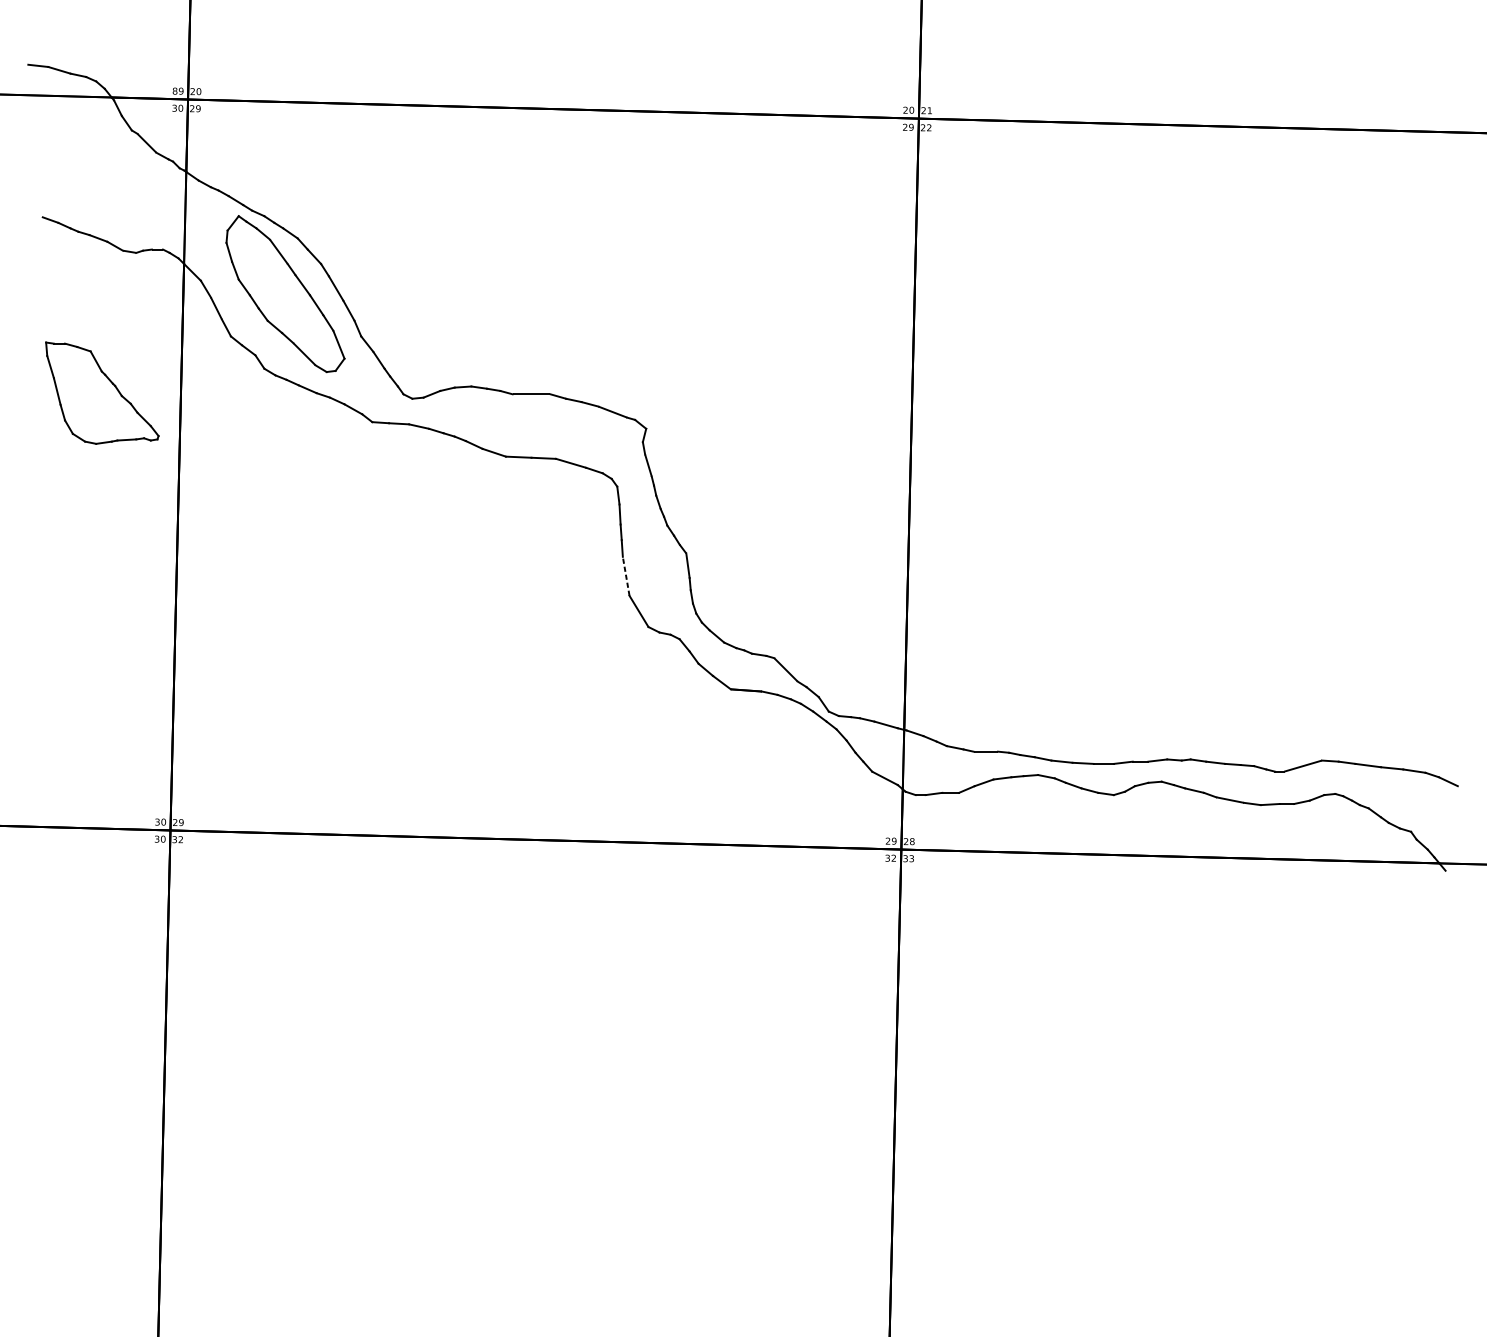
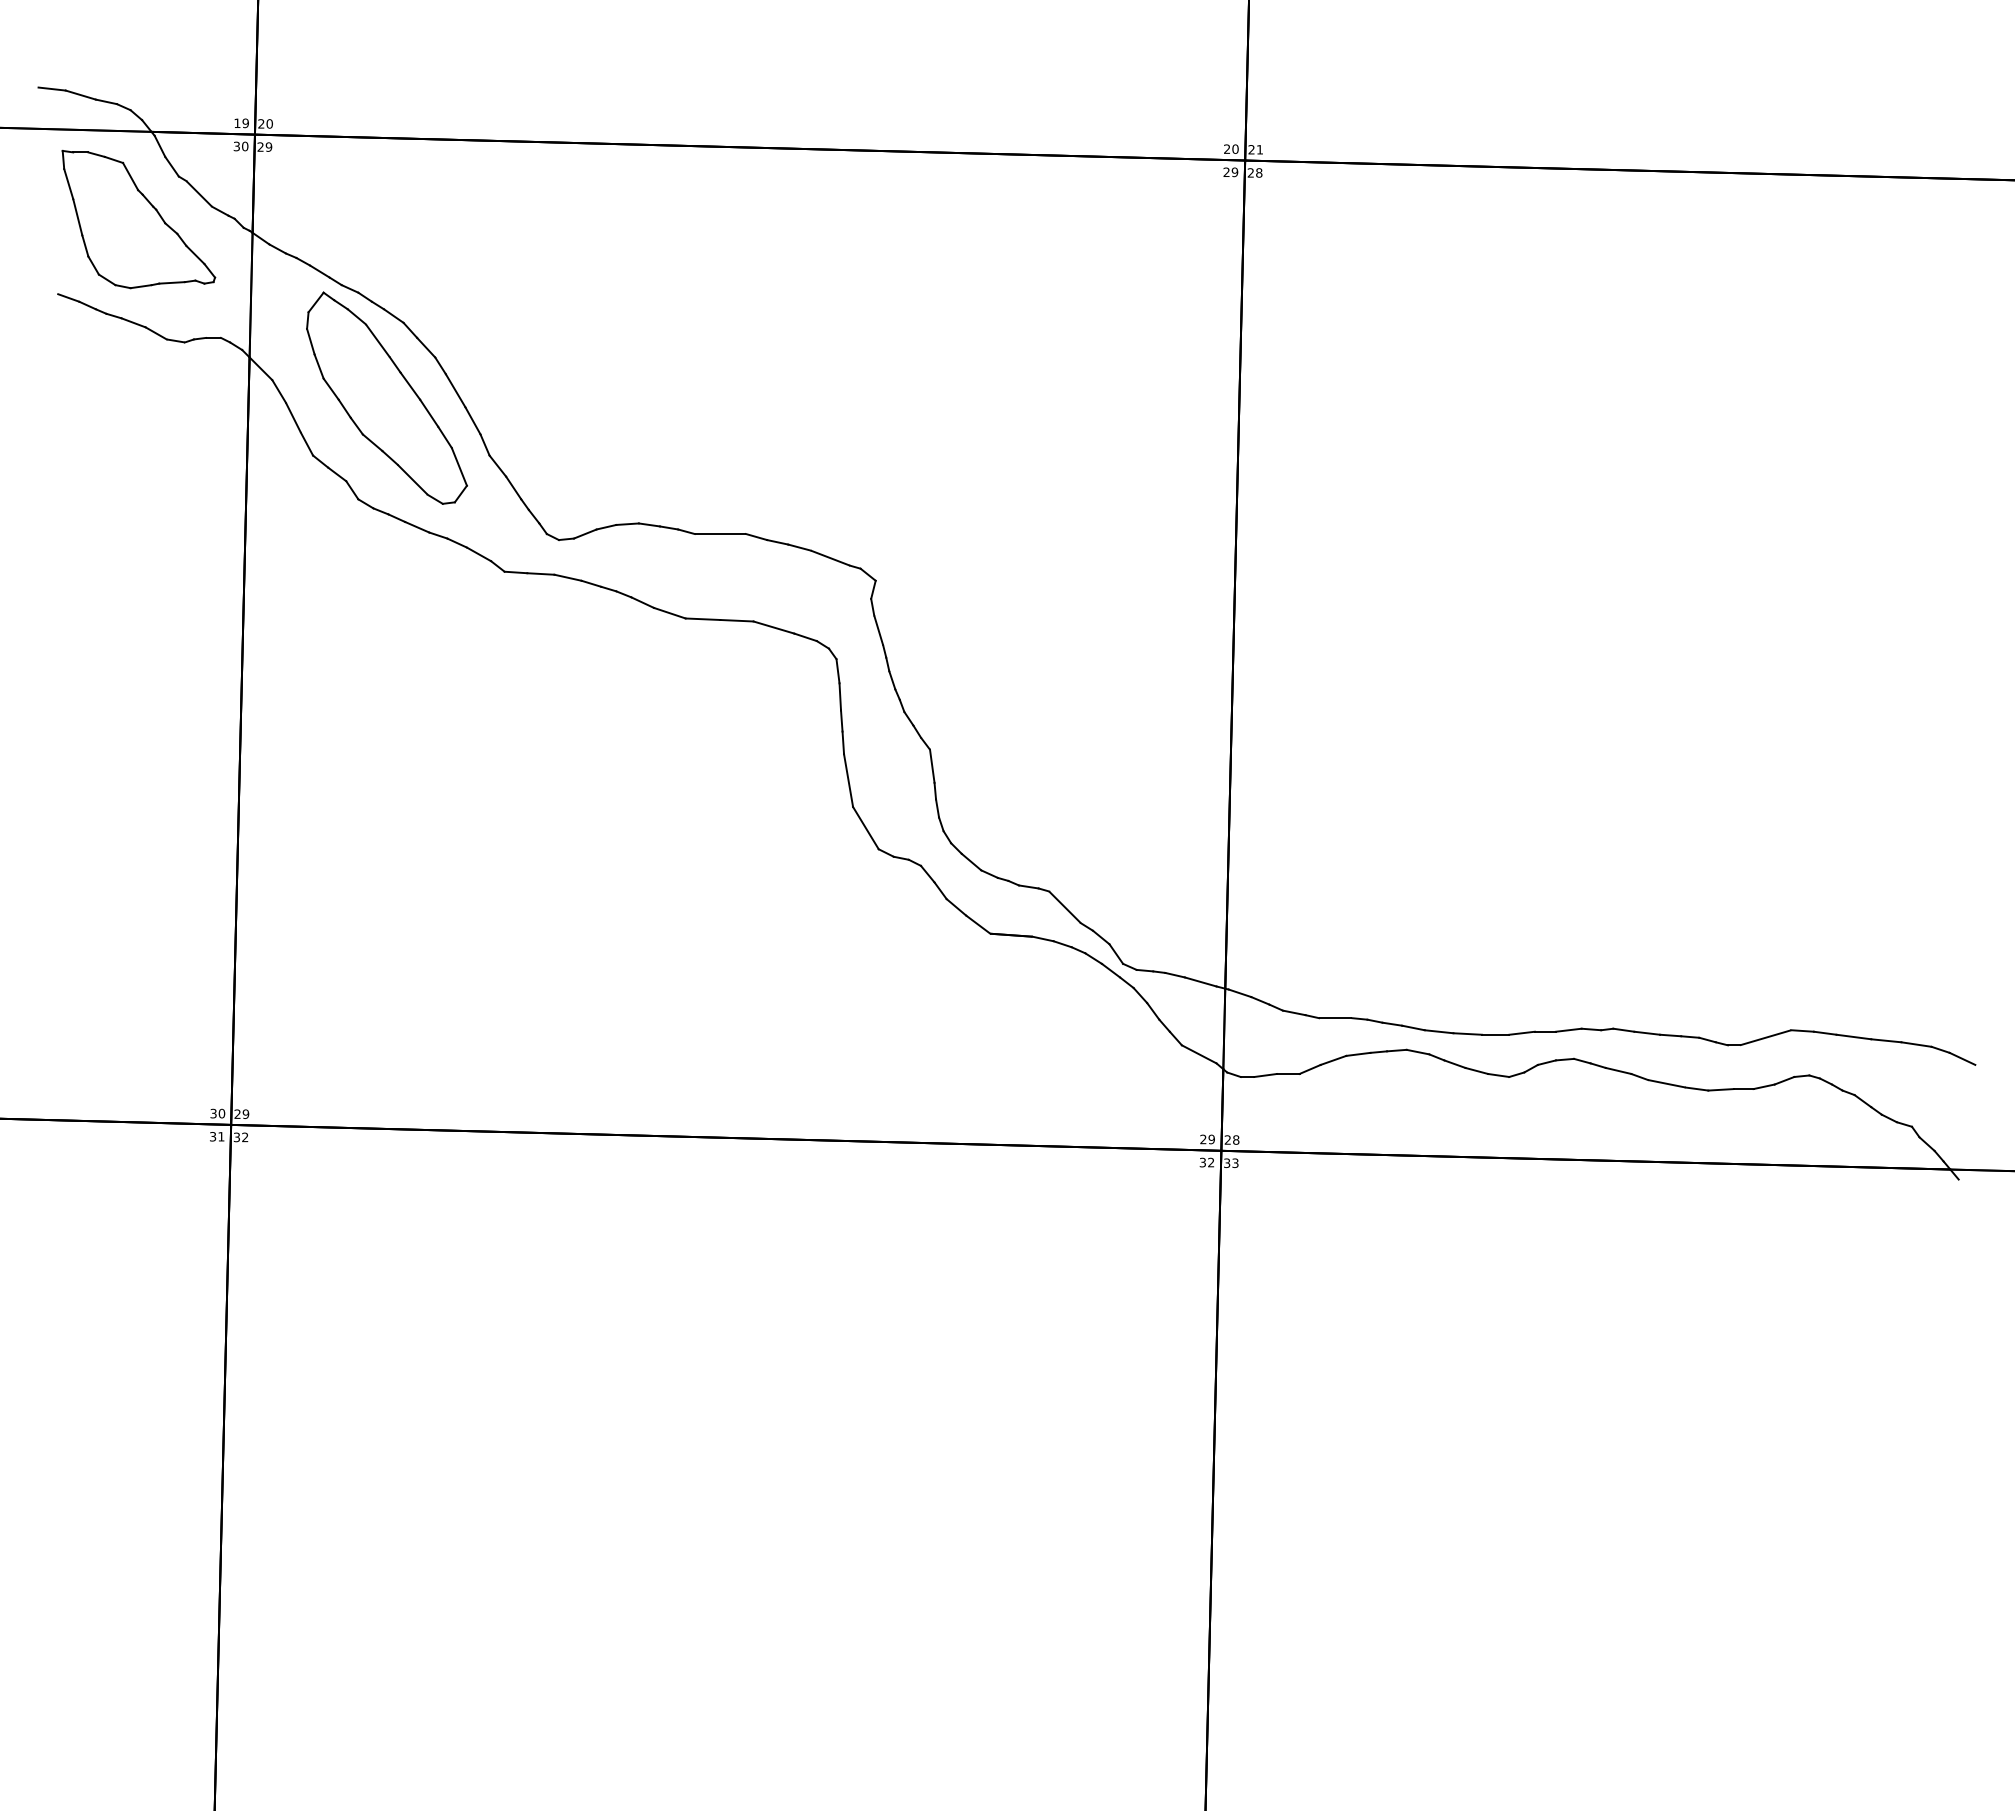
text: (175, 91) -> (237, 123), 89 -> 19
text: (929, 127) -> (1259, 172), 22 -> 28
part: (102, 393) -> (138, 219), moved
line: (626, 576) -> (848, 780), dashed -> solid
text: (163, 839) -> (221, 1136), 30 -> 31

